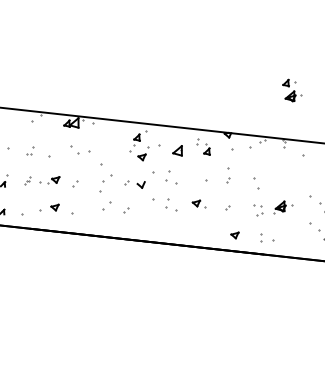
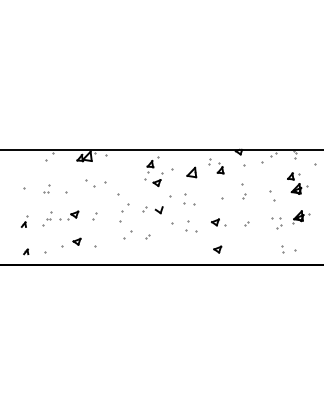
part: (292, 90) -> (297, 183), moved
part: (27, 180) -> (47, 218), size x1.67
part: (234, 235) -> (217, 249), moved

